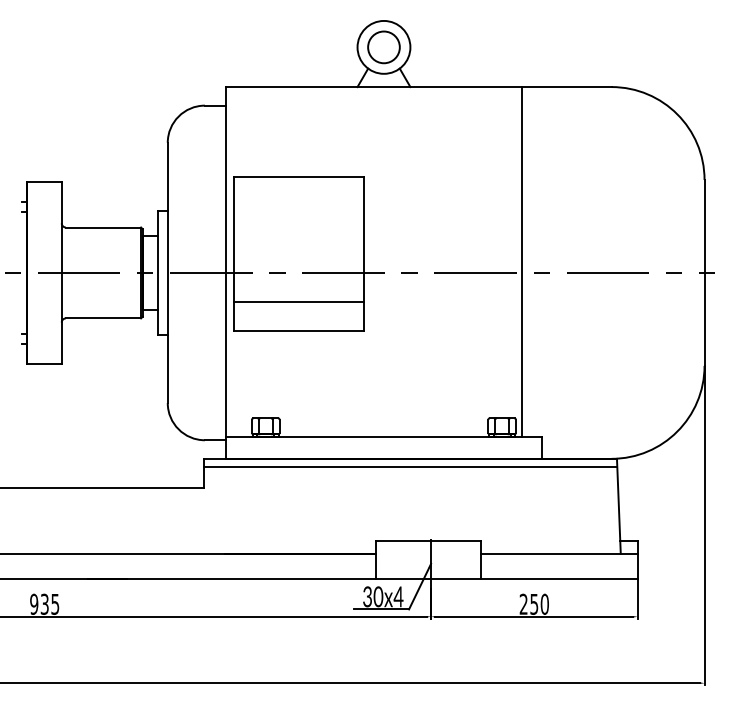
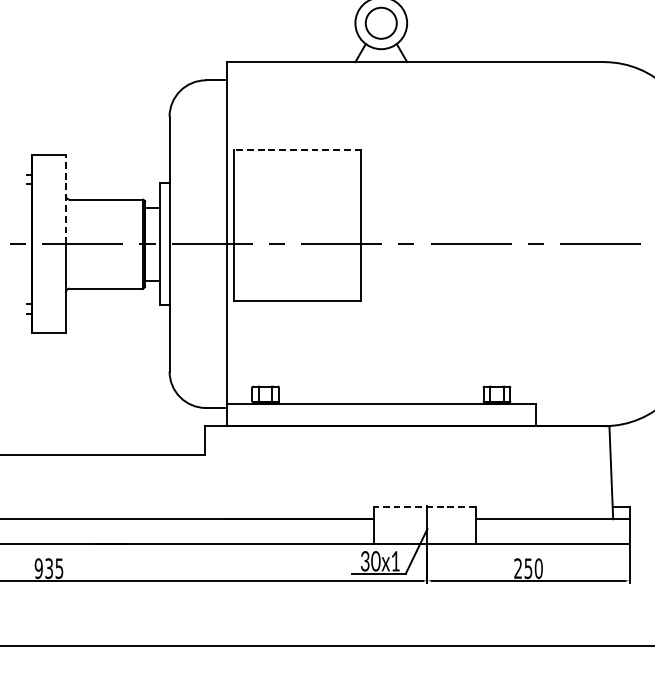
line: (298, 176) -> (297, 149), solid -> dashed
line: (61, 227) -> (65, 199), solid -> dashed
line: (522, 261) -> (516, 232), removed
line: (298, 301) -> (297, 272), removed
line: (409, 467) -> (406, 434), removed
line: (427, 541) -> (423, 507), solid -> dashed
text: (398, 596) -> (395, 560), 30x4 -> 30x1

